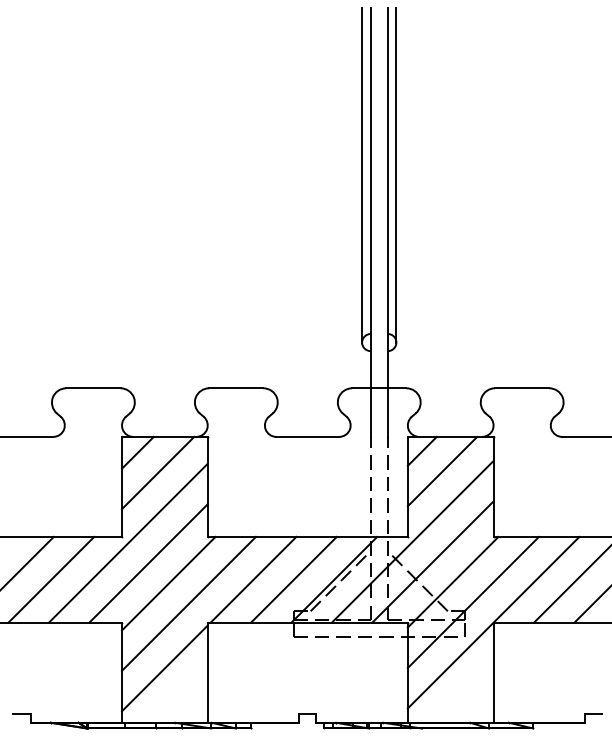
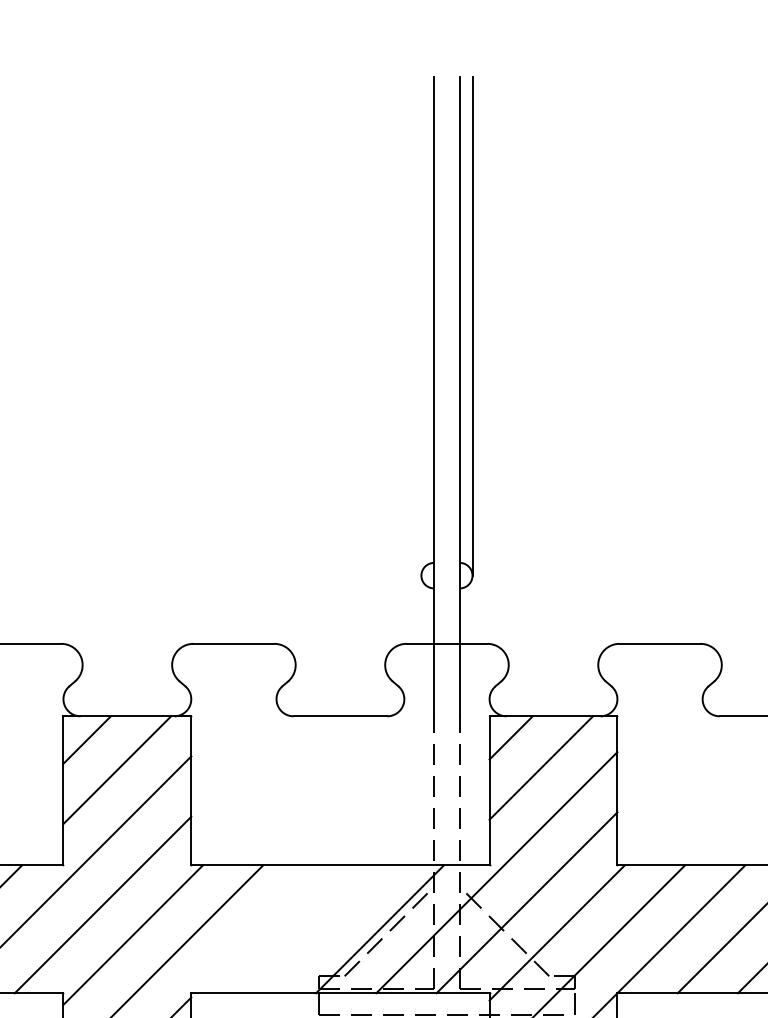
line: (362, 175) -> (421, 326), removed
line: (253, 579) -> (259, 928), removed
line: (293, 579) -> (319, 928), removed

